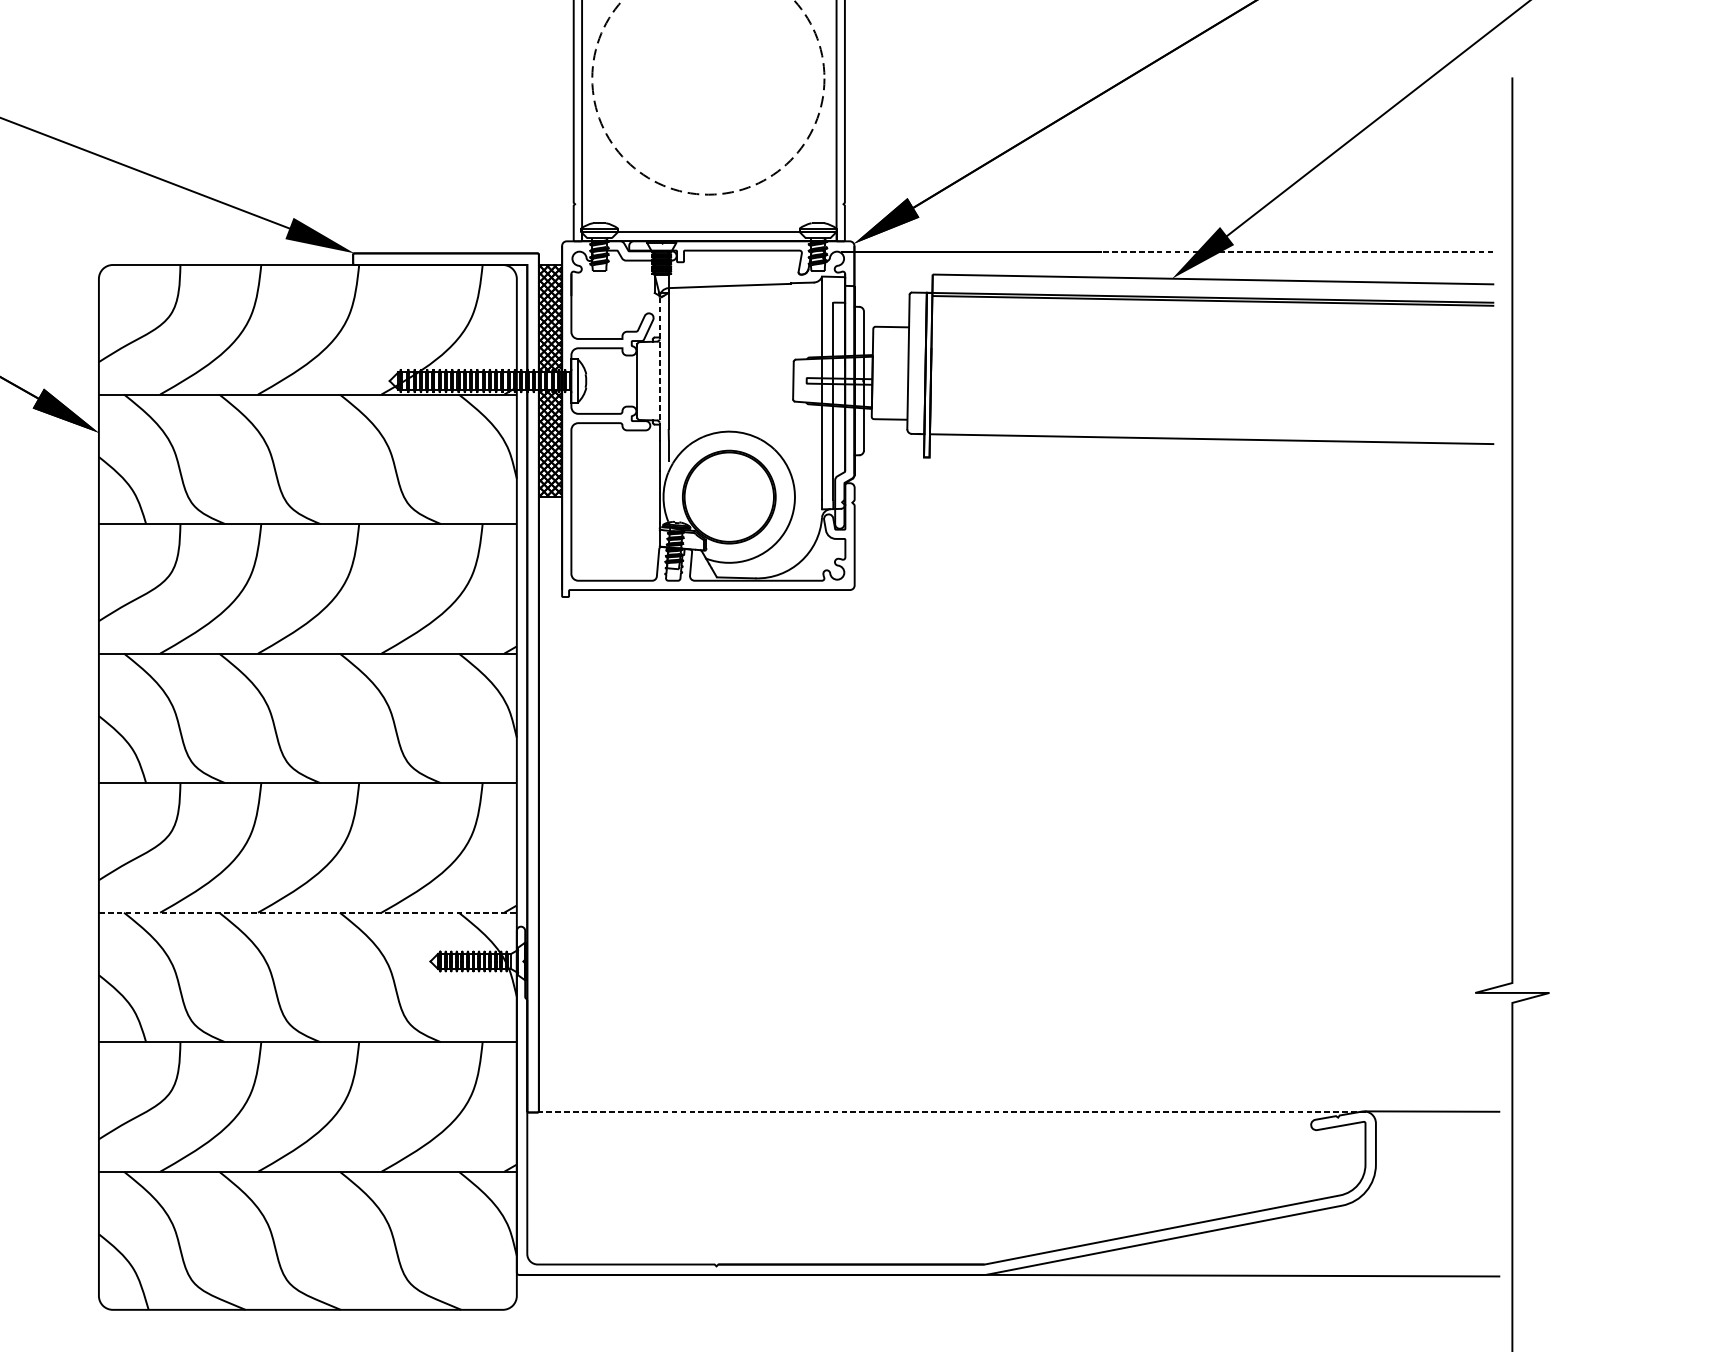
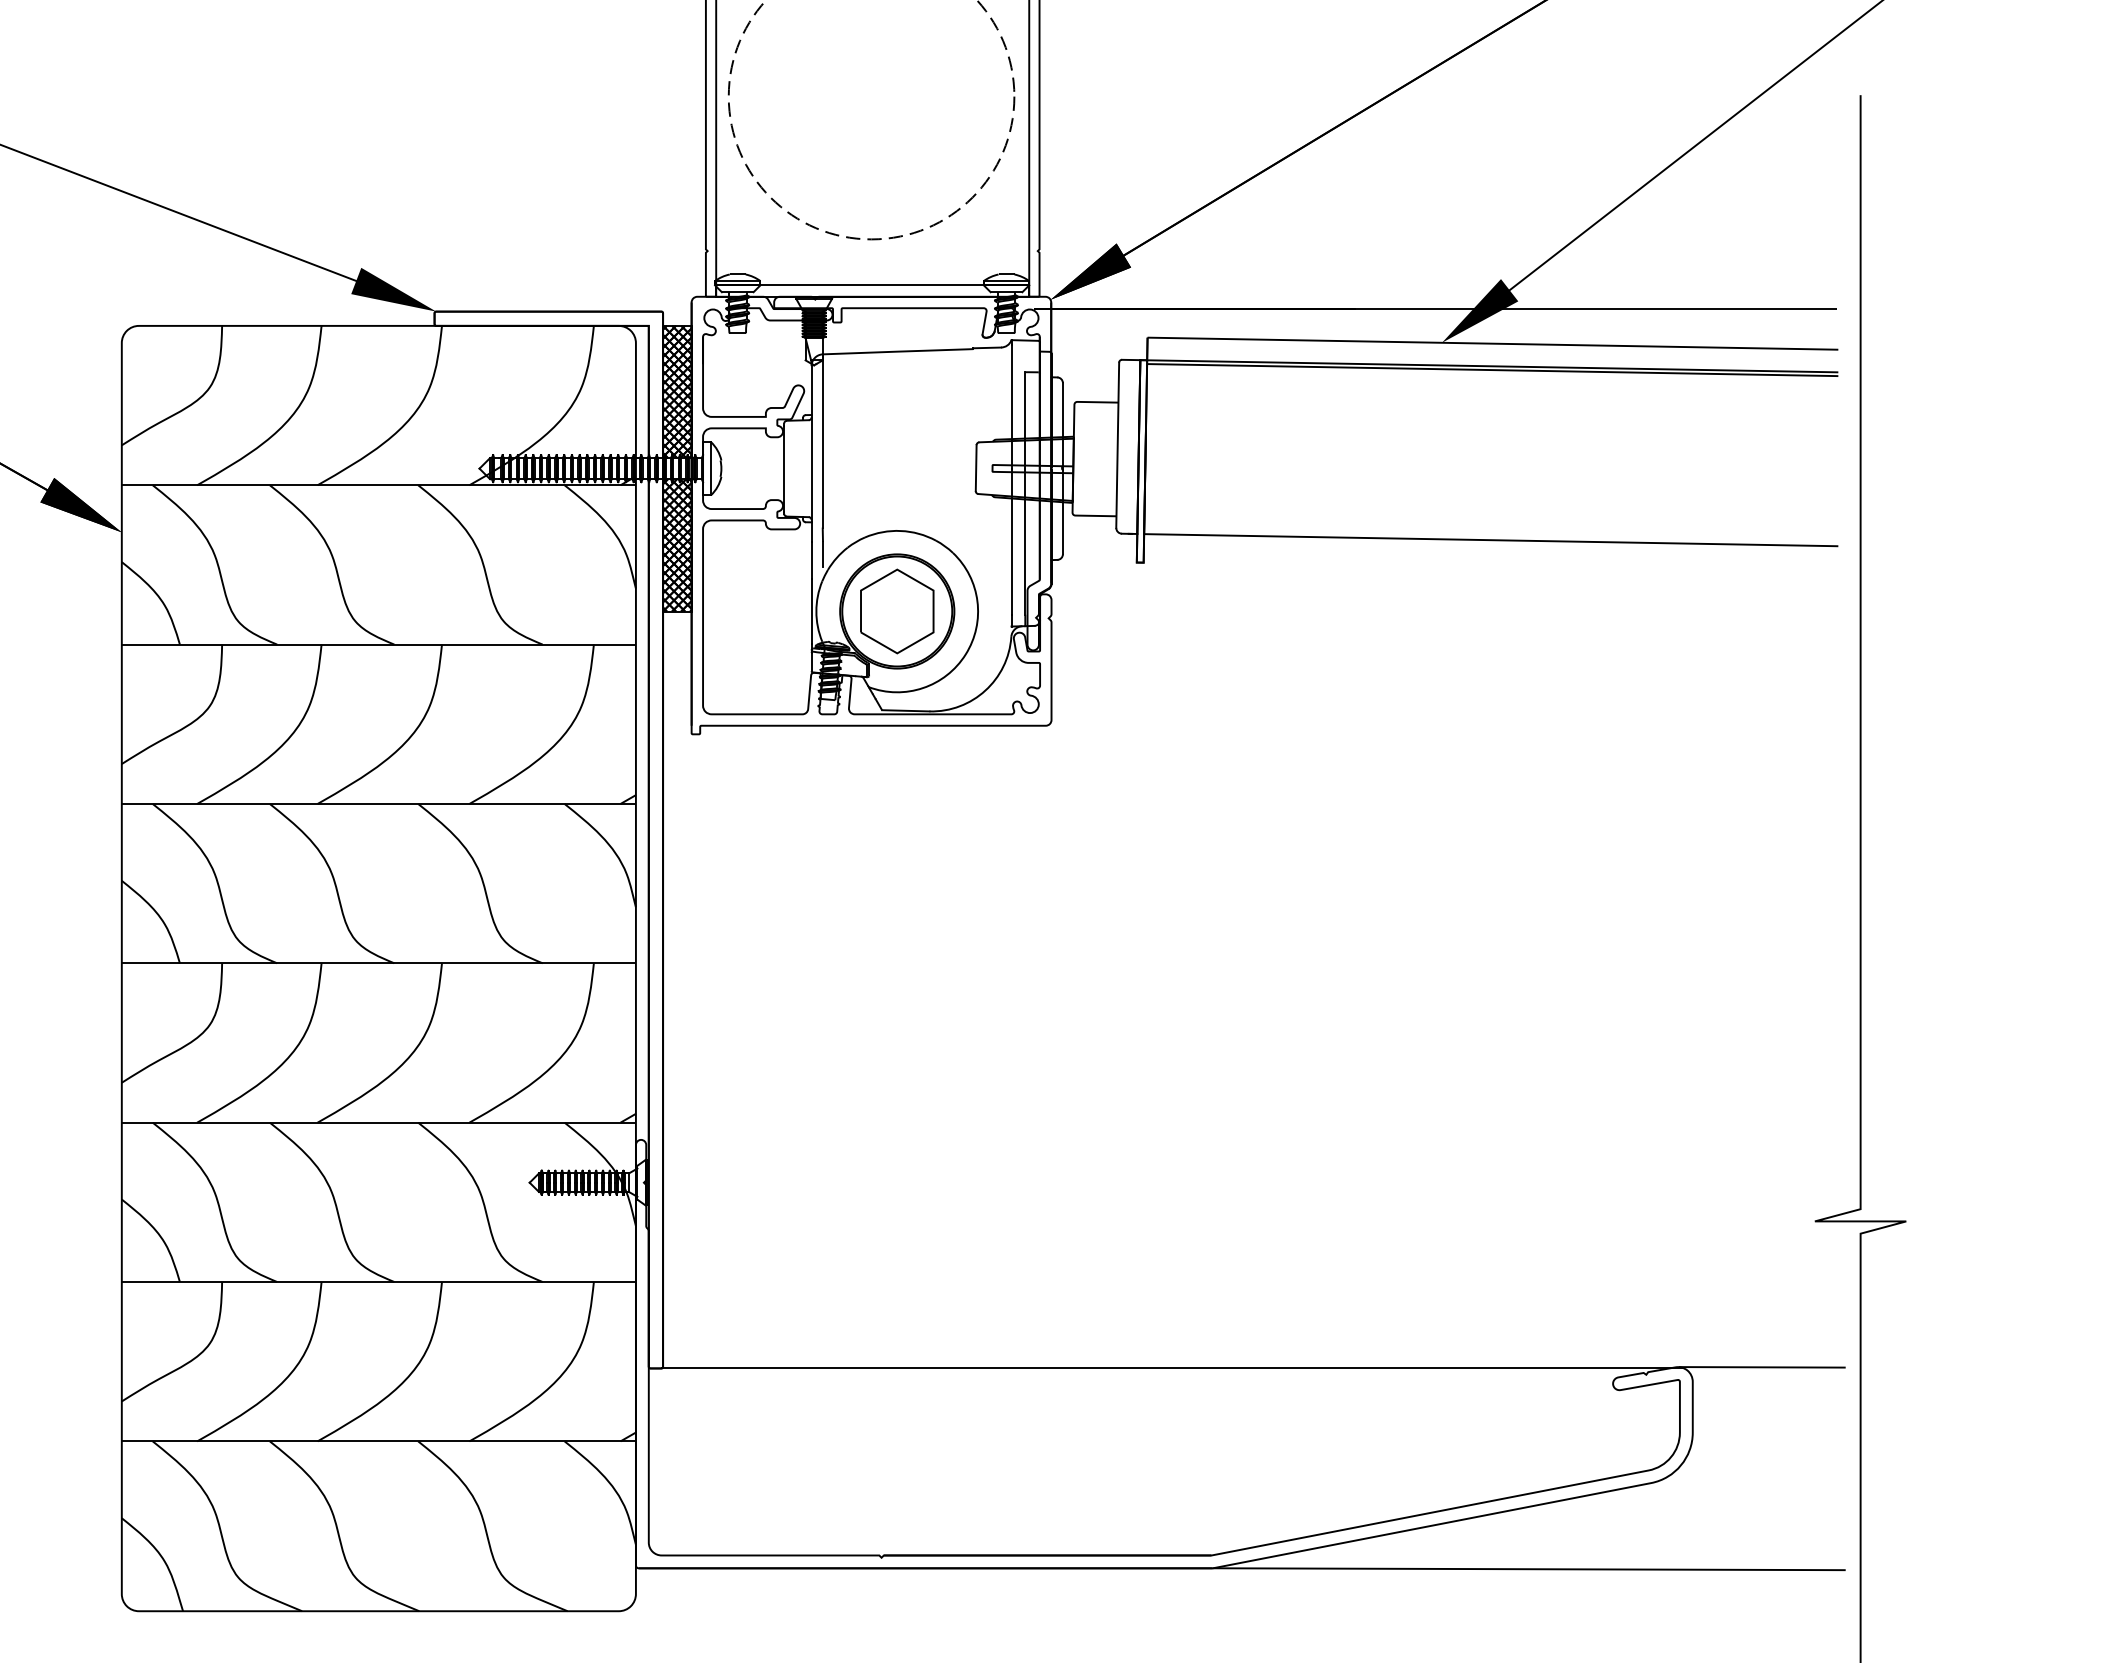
line: (1296, 251) -> (1595, 309), dashed -> solid
line: (659, 360) -> (811, 443), dashed -> solid
part: (729, 497) -> (897, 611), added
line: (308, 912) -> (379, 1122), dashed -> solid
line: (953, 1112) -> (1173, 1368), dashed -> solid

